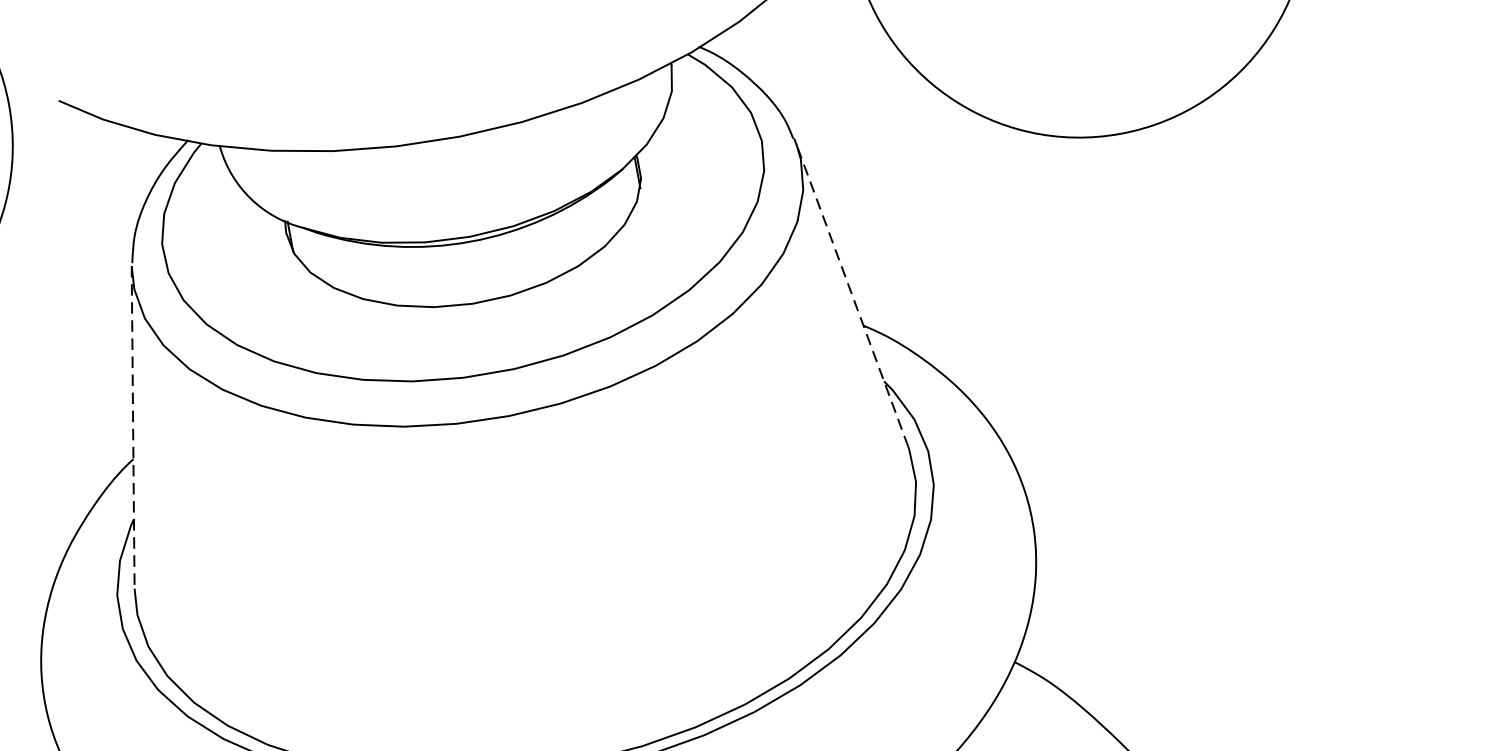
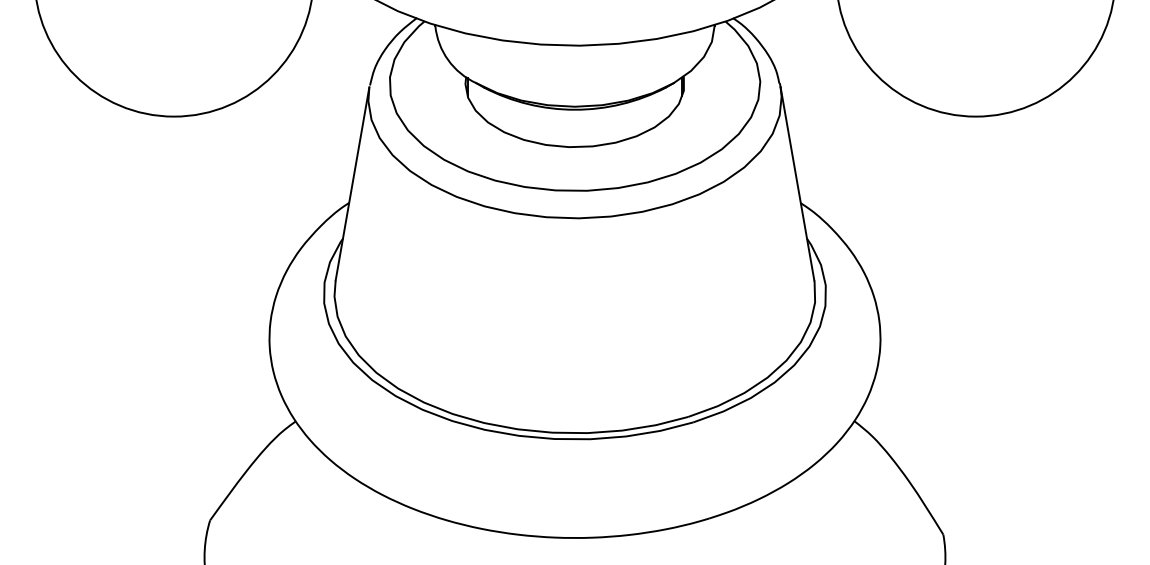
line: (852, 294) -> (797, 183), dashed -> solid
line: (133, 428) -> (352, 184), dashed -> solid

